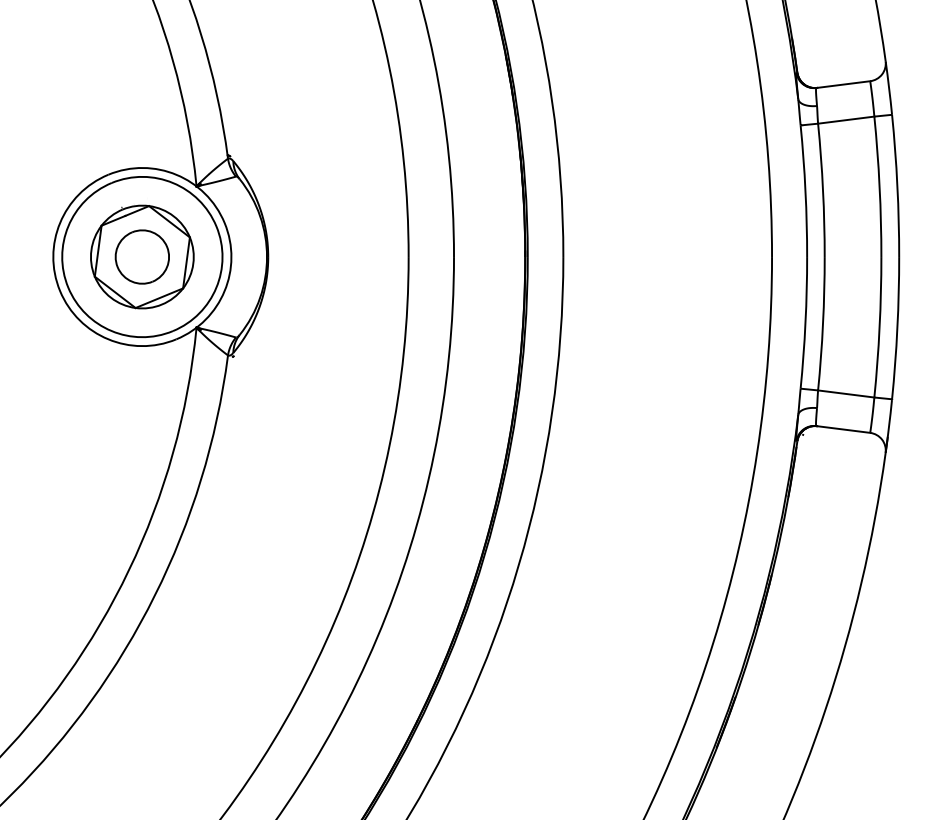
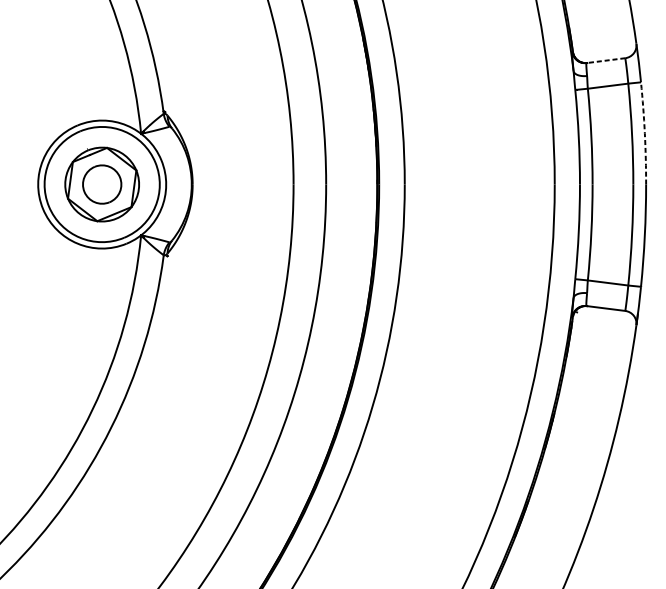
line: (843, 84) -> (606, 60), solid -> dashed
arc: (897, 185) -> (644, 133), solid -> dashed

